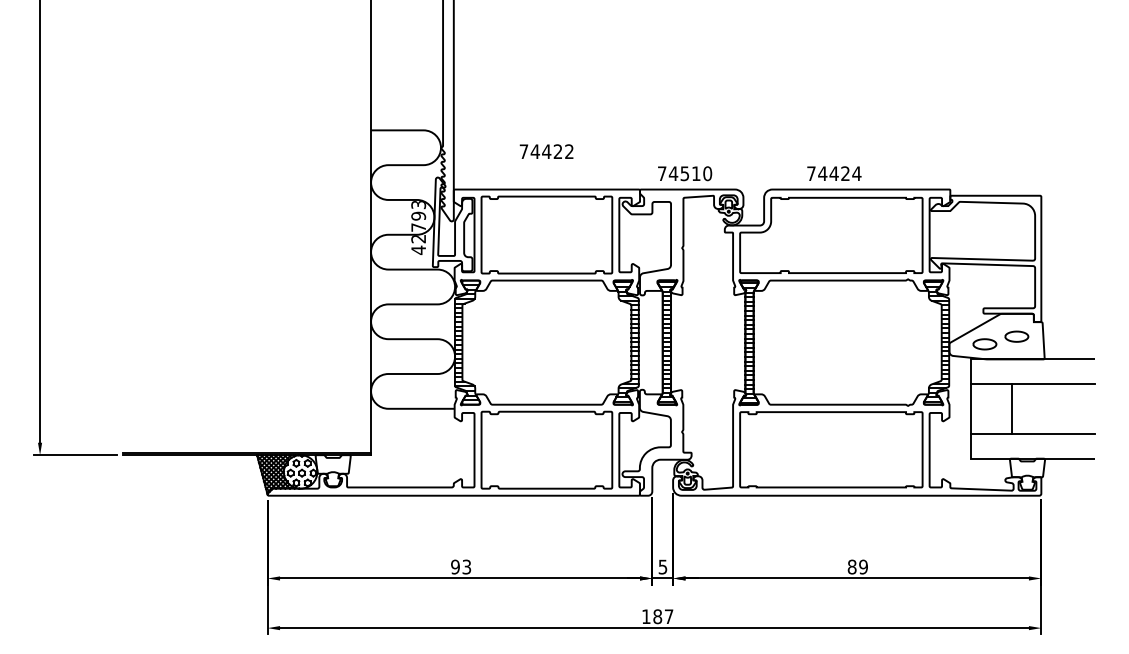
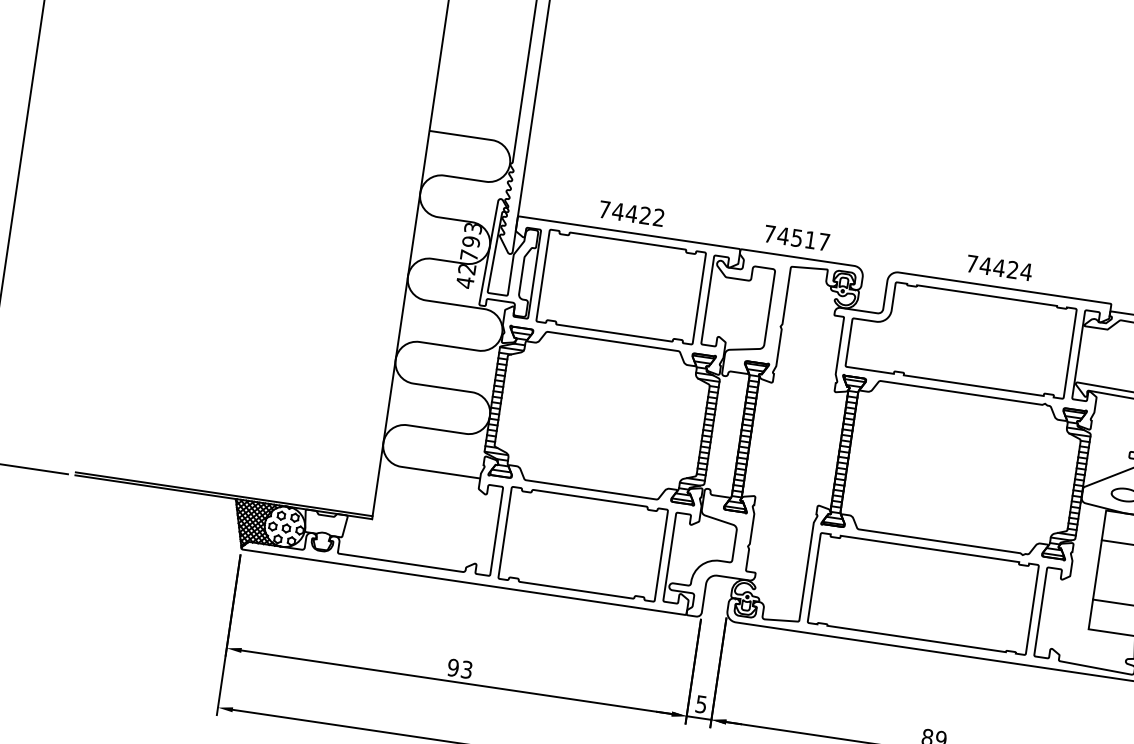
text: (546, 151) -> (631, 213), moved
text: (707, 173) -> (824, 241), 74510 -> 74517
text: (834, 173) -> (999, 267), moved

